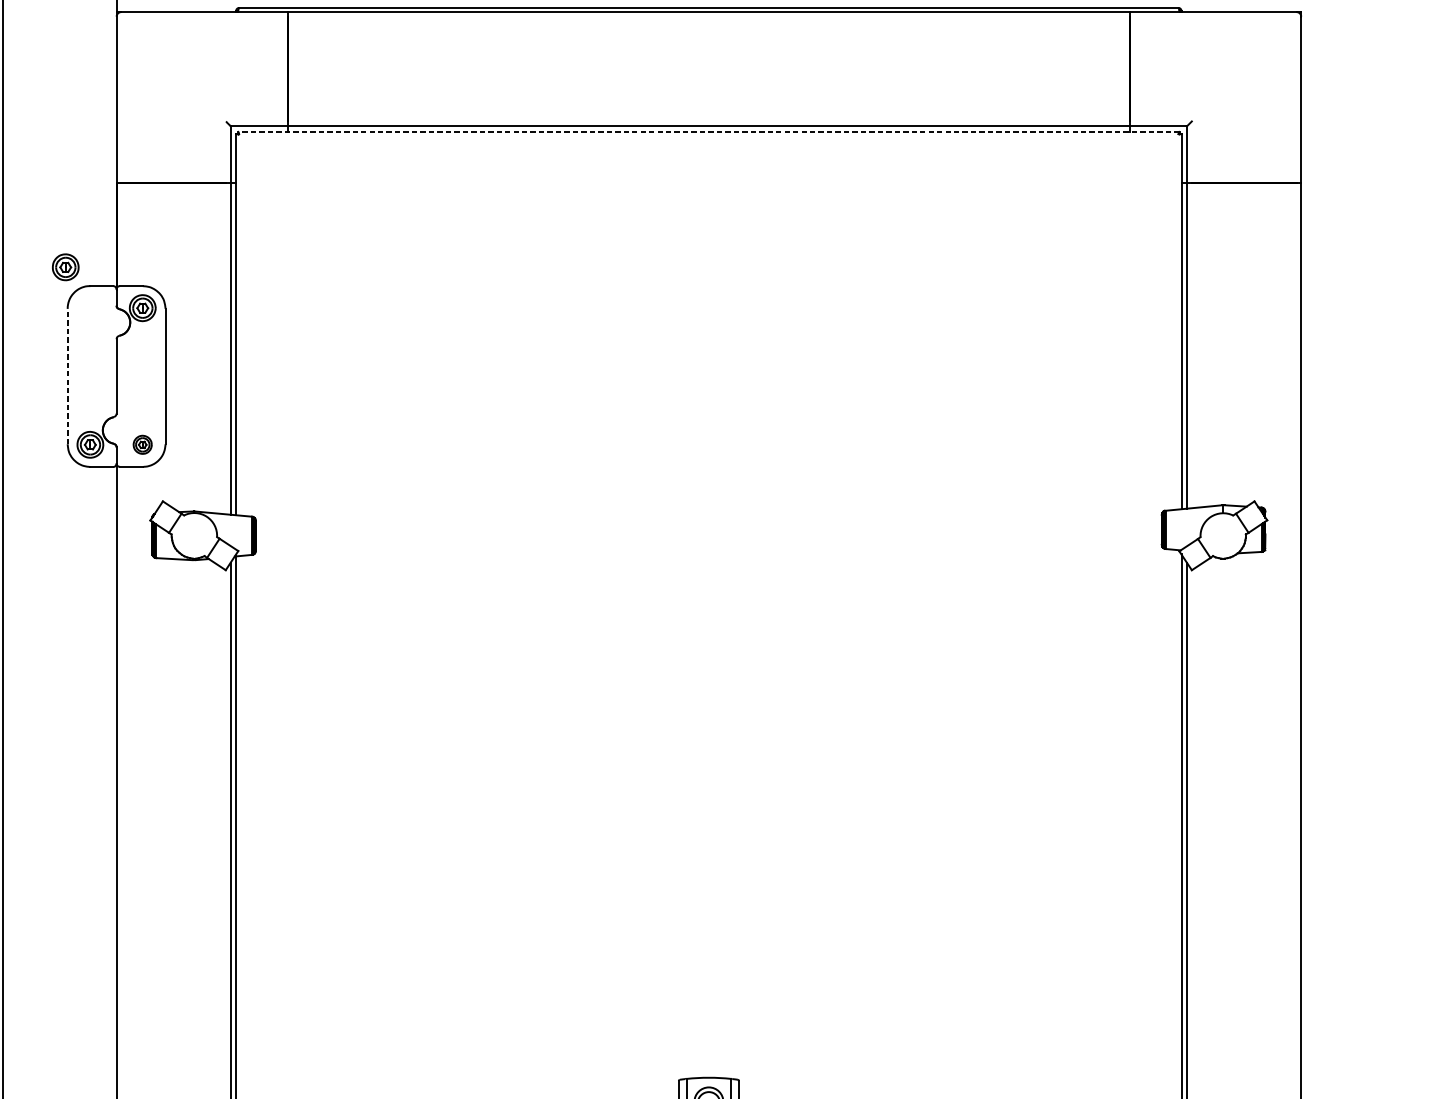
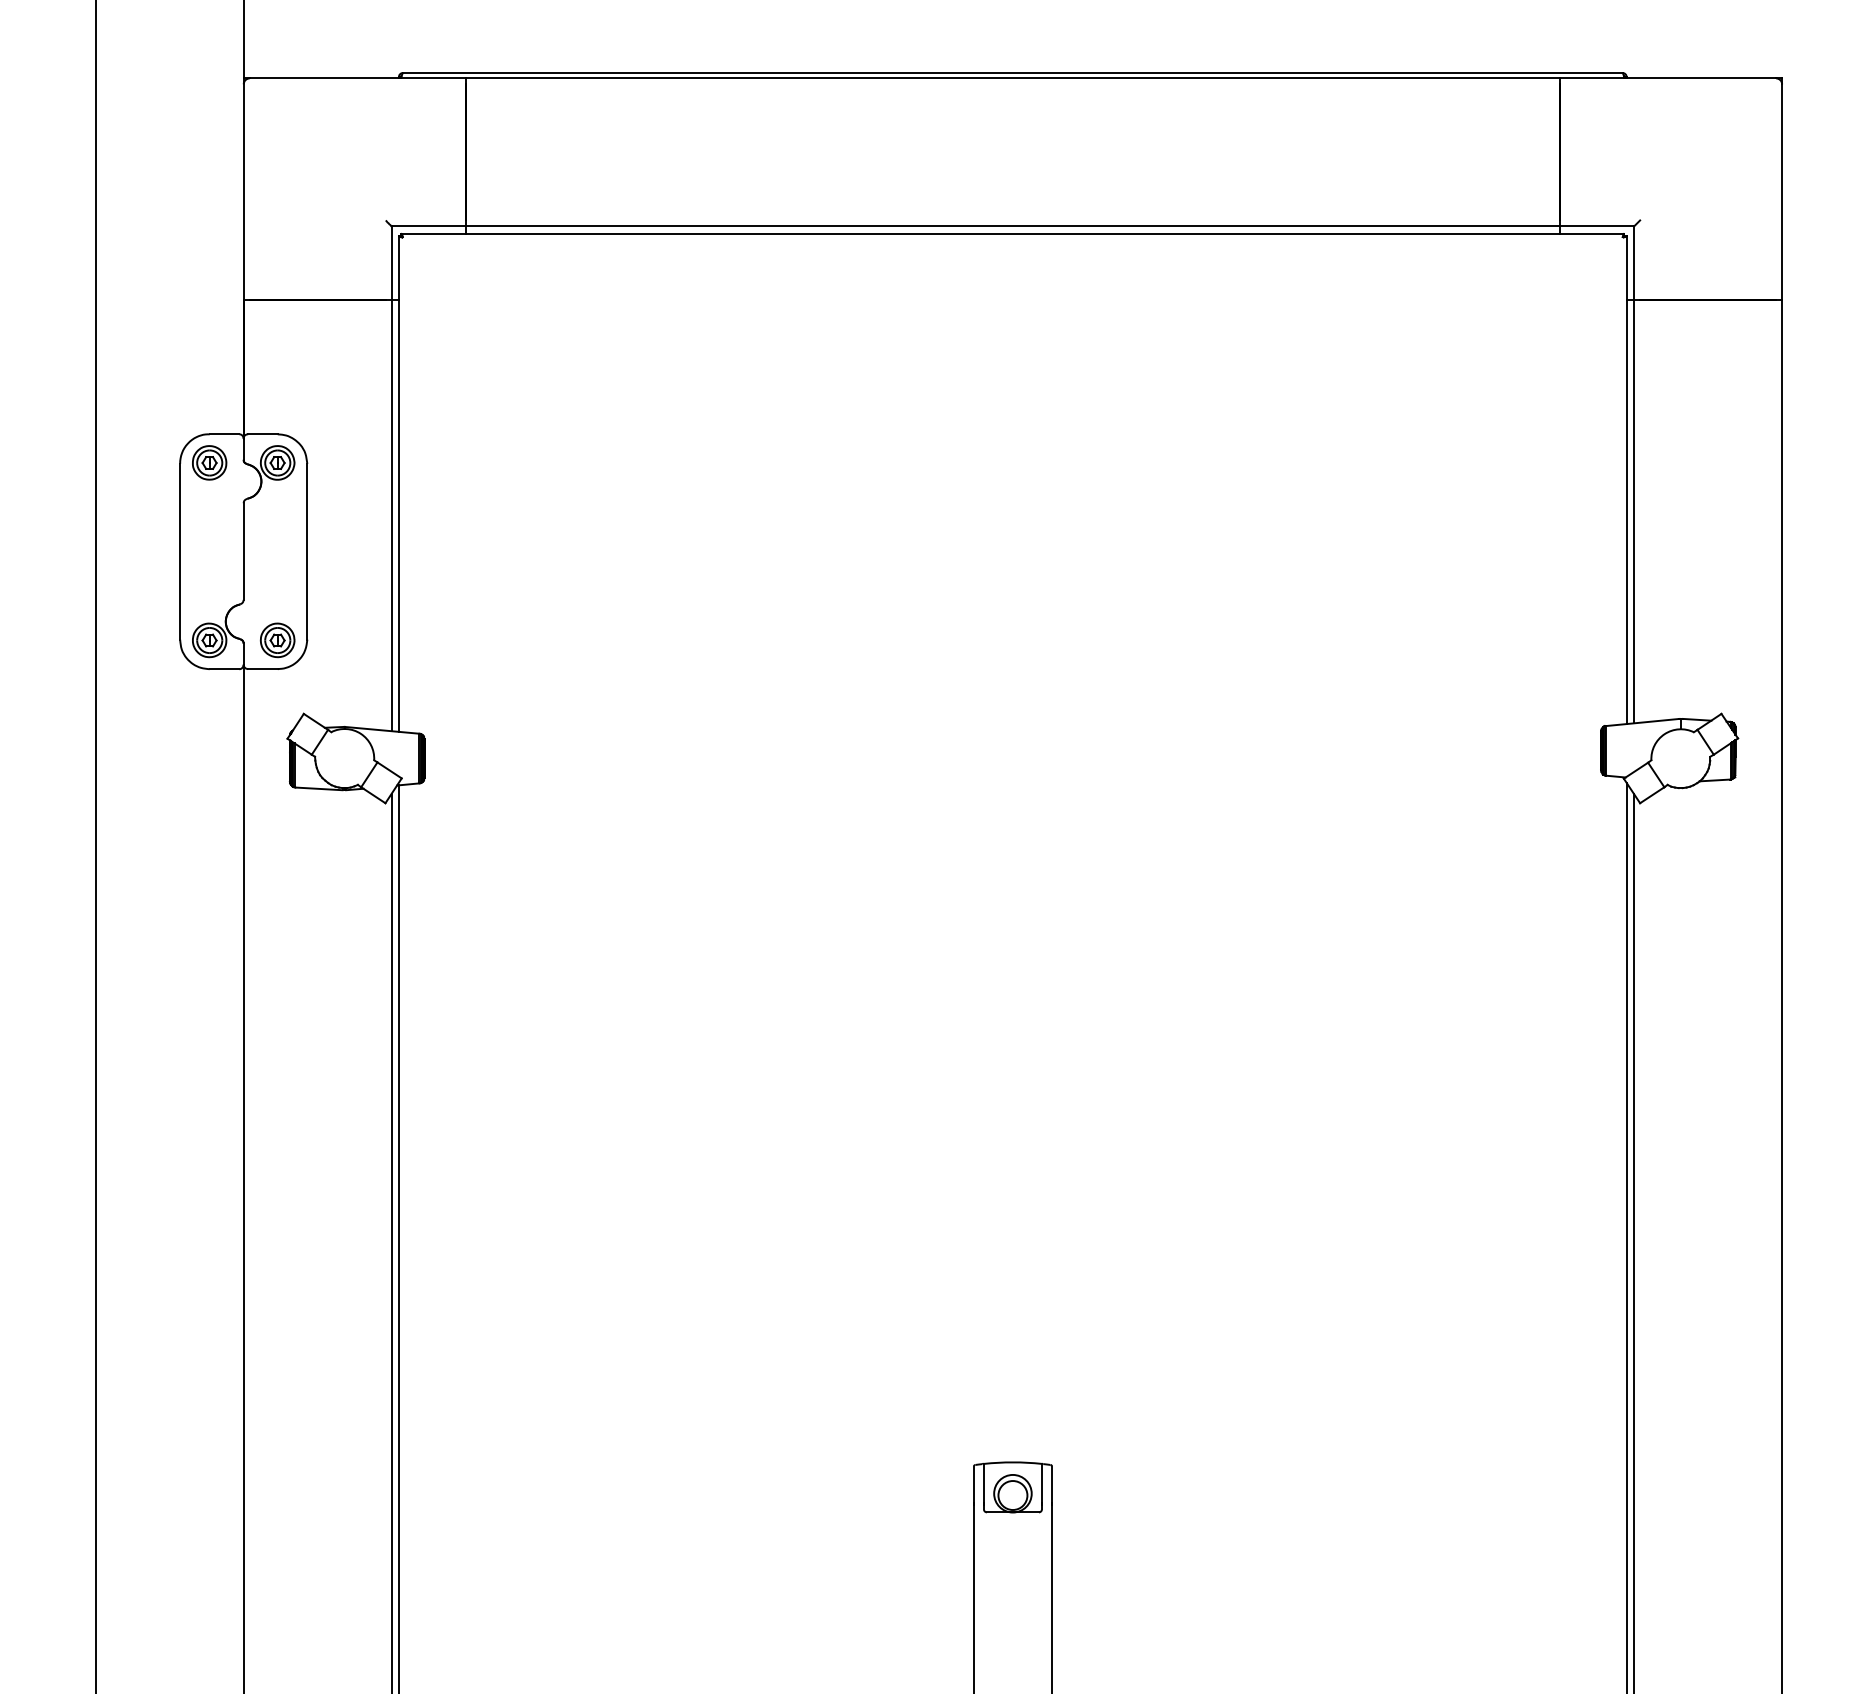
line: (708, 131) -> (1012, 233), dashed -> solid
part: (65, 267) -> (209, 462), moved
line: (67, 376) -> (180, 551), dashed -> solid
part: (142, 444) -> (277, 640), size x1.43

